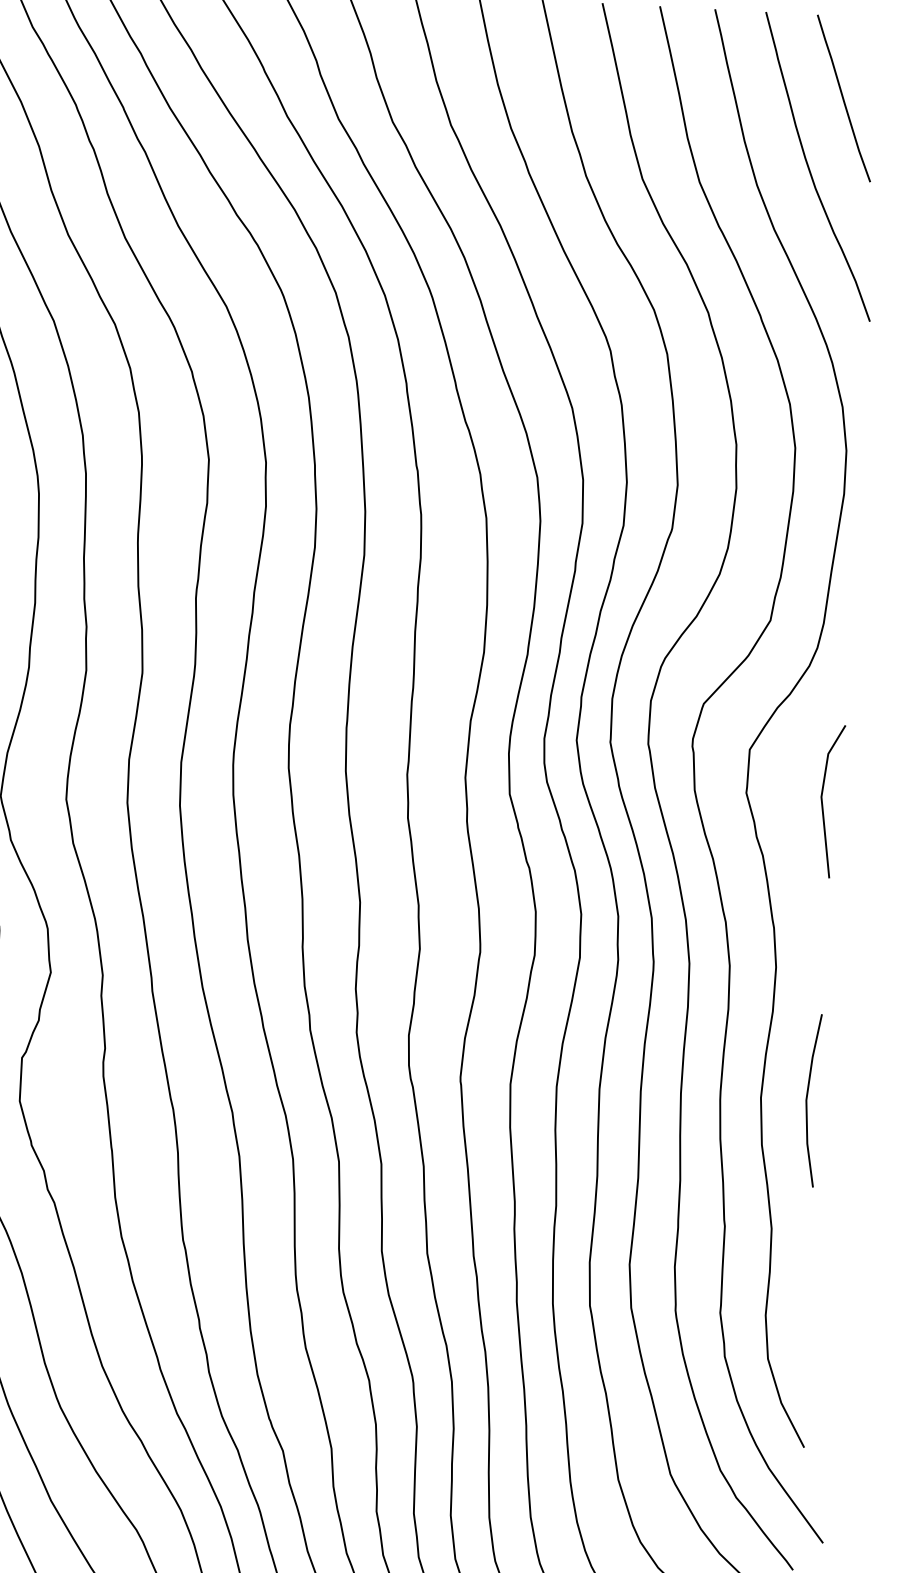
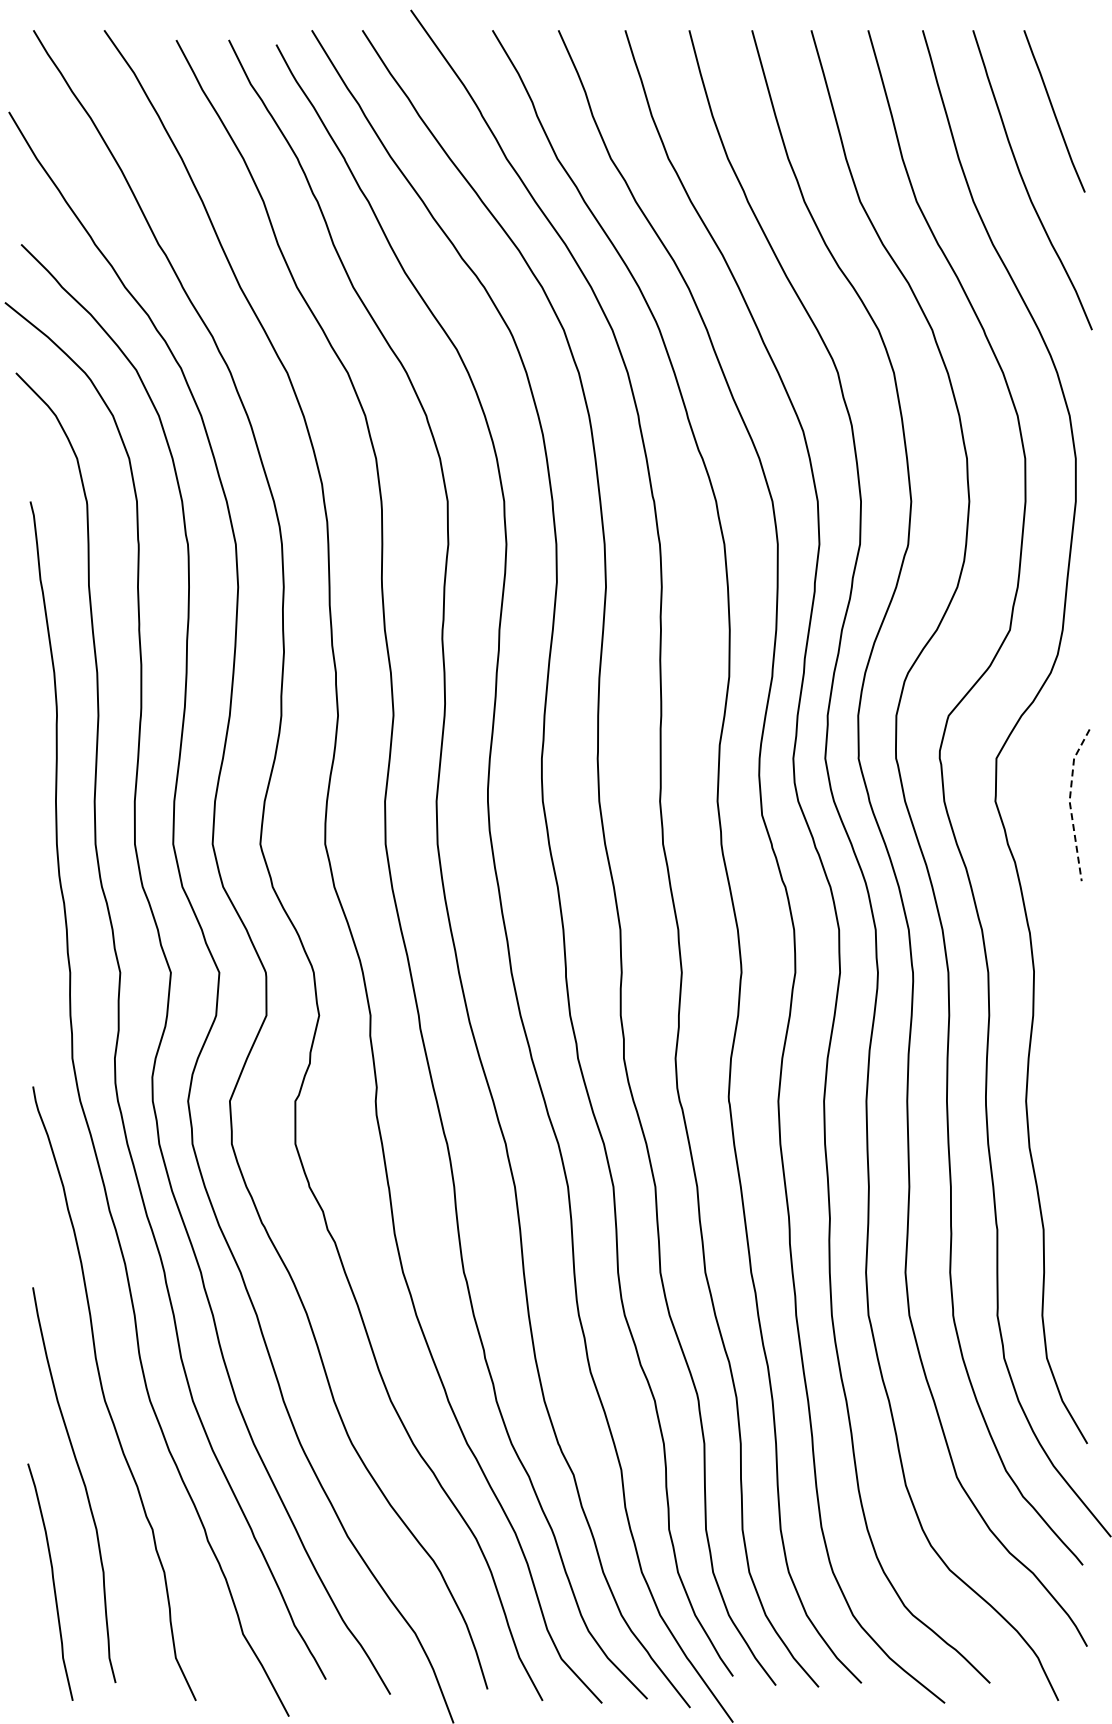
line: (821, 798) -> (1069, 802), solid -> dashed
line: (808, 1097) -> (1072, 1098), removed

